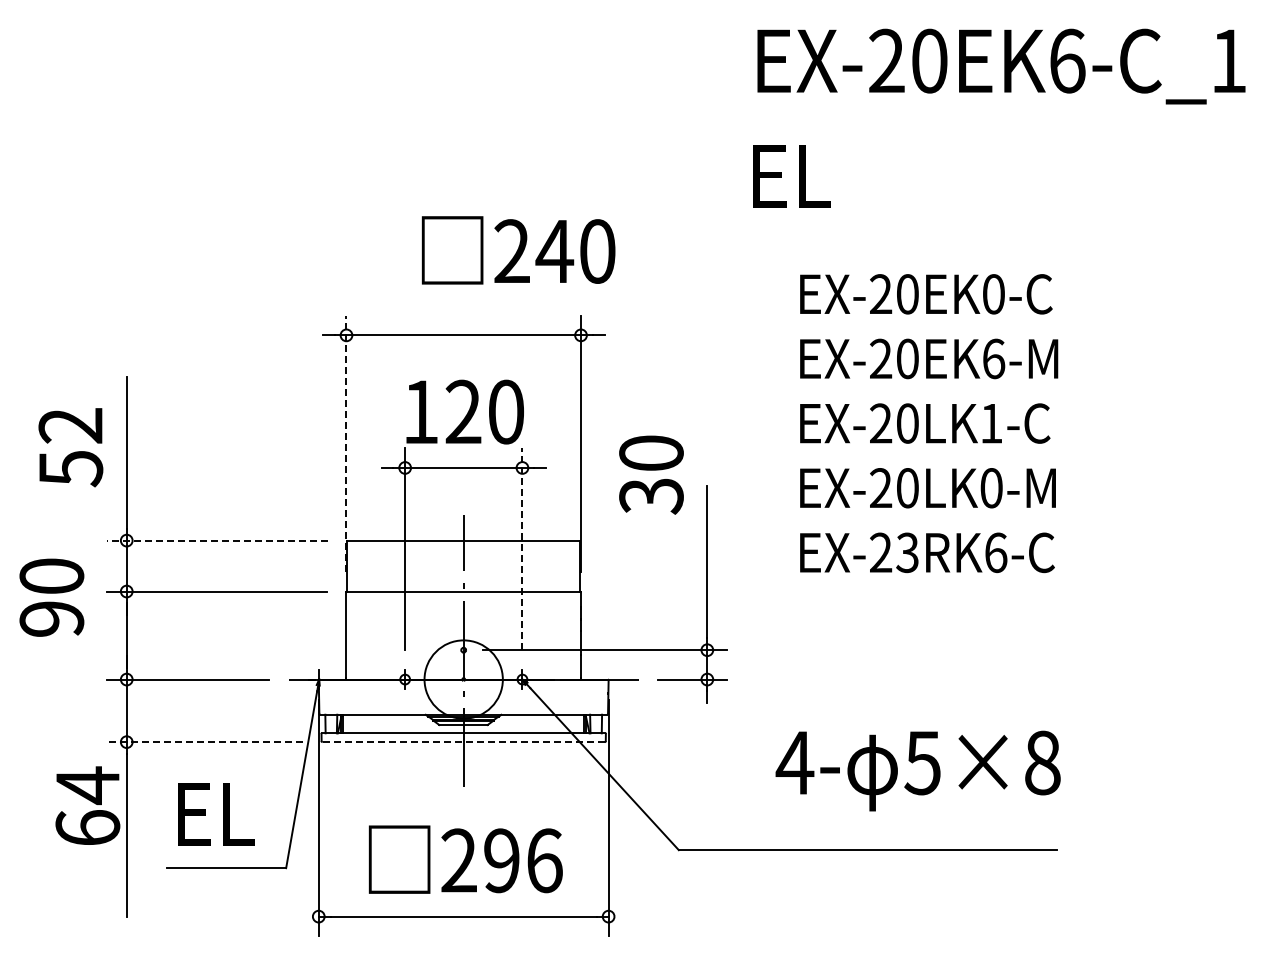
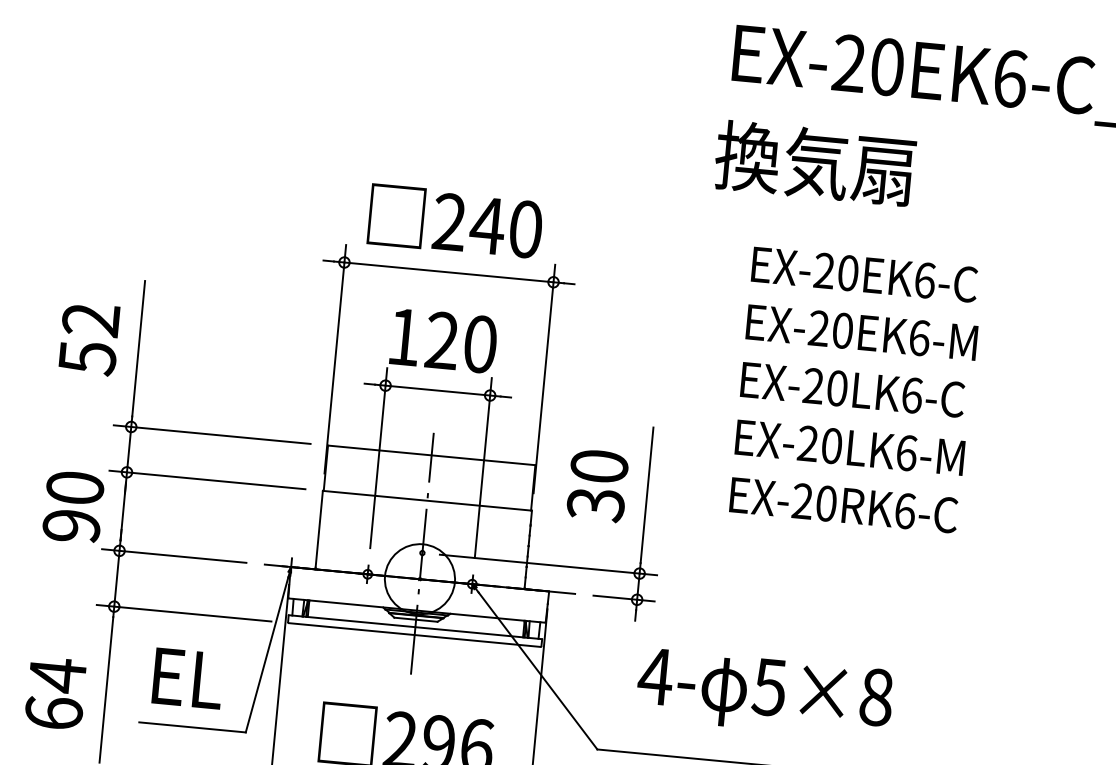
text: (859, 175) -> (815, 163), EL -> 換気扇
text: (518, 250) -> (455, 221), moved
text: (994, 294) -> (925, 280), EX-20EK0-C -> EX-20EK6-C
text: (991, 423) -> (912, 395), EX-20LK1-C -> EX-20LK6-C
line: (346, 443) -> (335, 358), dashed -> solid
text: (651, 474) -> (597, 485), moved
text: (991, 488) -> (906, 453), EX-20LK0-M -> EX-20LK6-M
line: (217, 540) -> (212, 434), dashed -> solid
line: (522, 549) -> (483, 468), dashed -> solid
text: (907, 552) -> (826, 503), EX-23RK6-C -> EX-20RK6-C
text: (51, 597) -> (73, 506), moved
line: (205, 742) -> (184, 613), dashed -> solid
line: (463, 742) -> (414, 635), dashed -> solid
text: (917, 770) -> (764, 693), moved
text: (87, 805) -> (55, 693), moved

